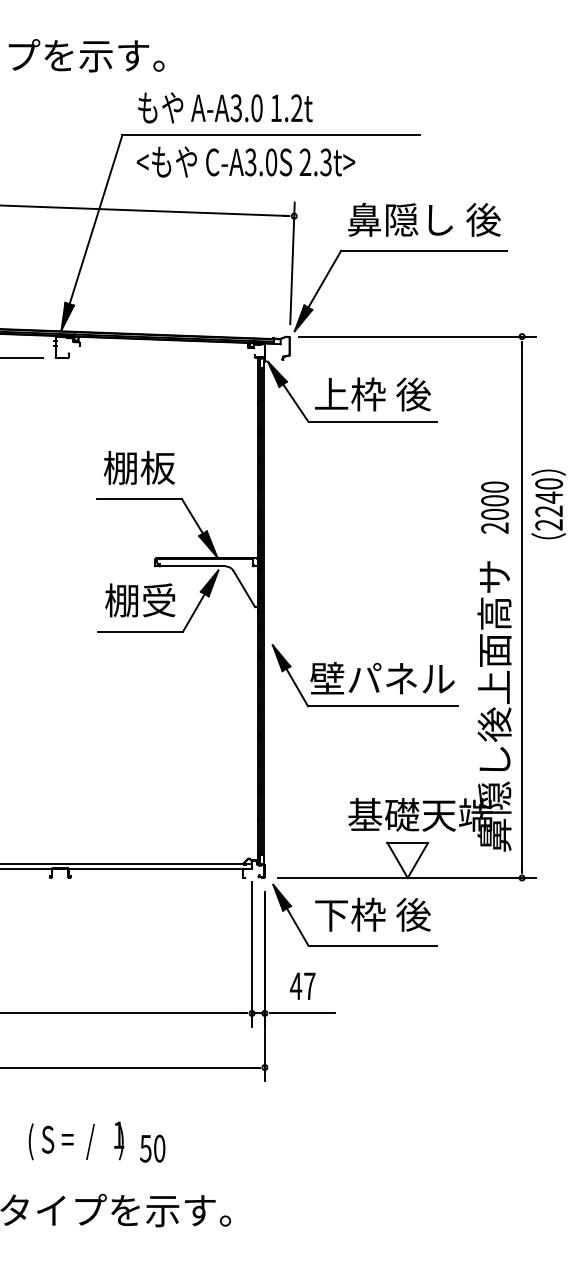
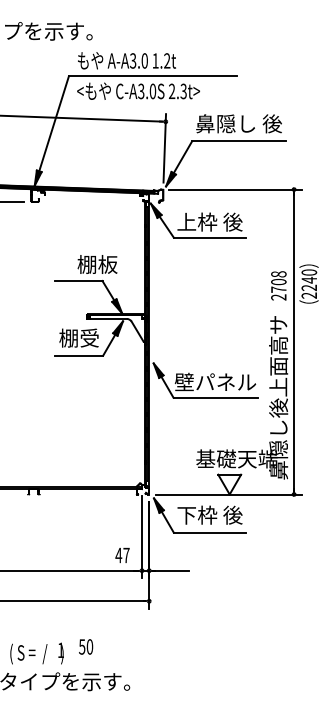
text: (139, 467) -> (97, 264), moved
text: (494, 499) -> (278, 281), 2000 -> 2708
text: (302, 984) -> (122, 554), moved
text: (75, 1140) -> (36, 653), moved

